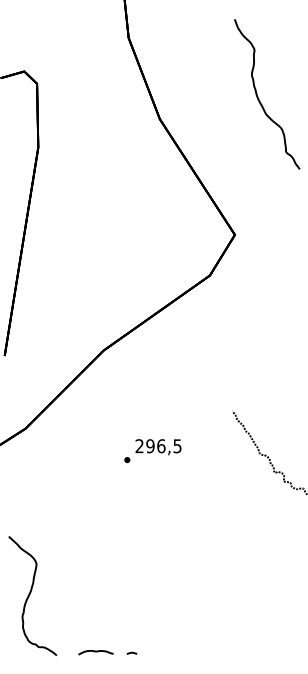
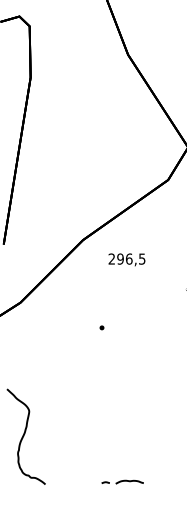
text: (158, 447) -> (126, 260), moved
curve: (95, 652) -> (129, 482), moved

